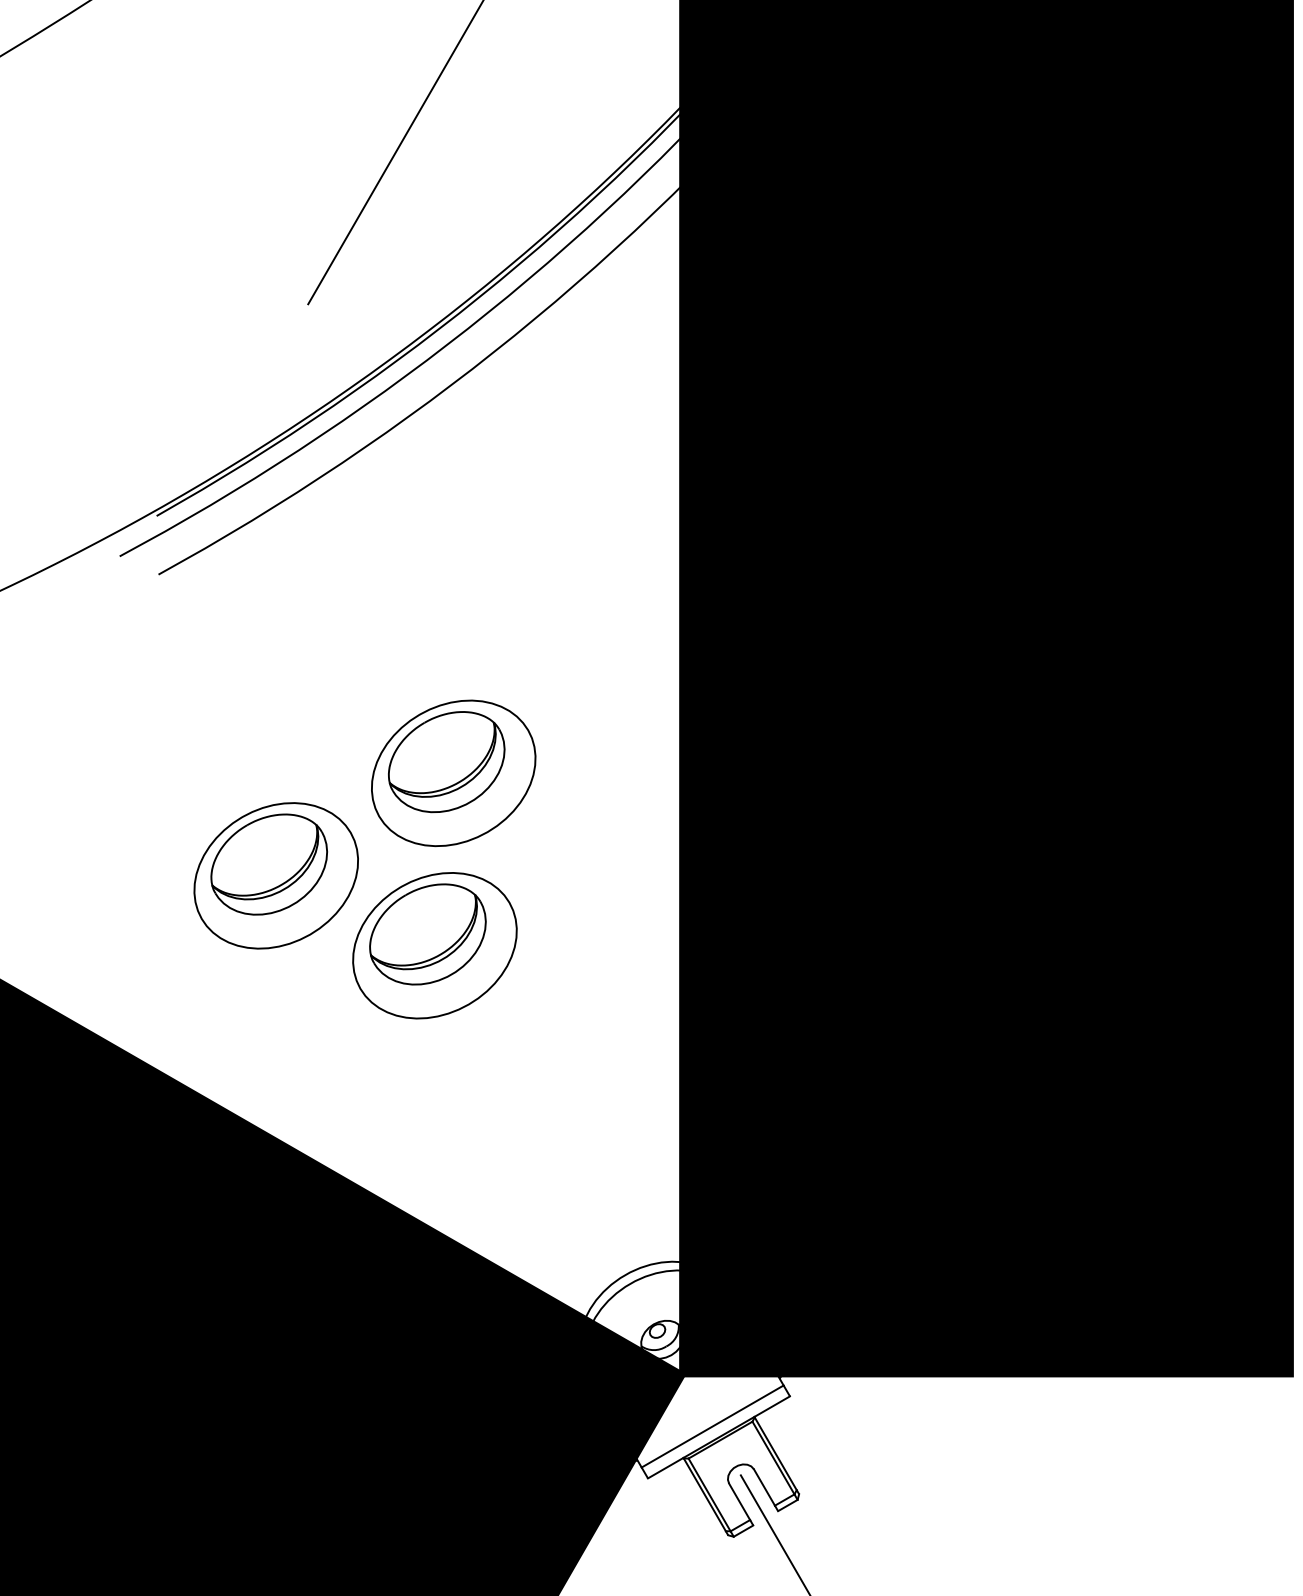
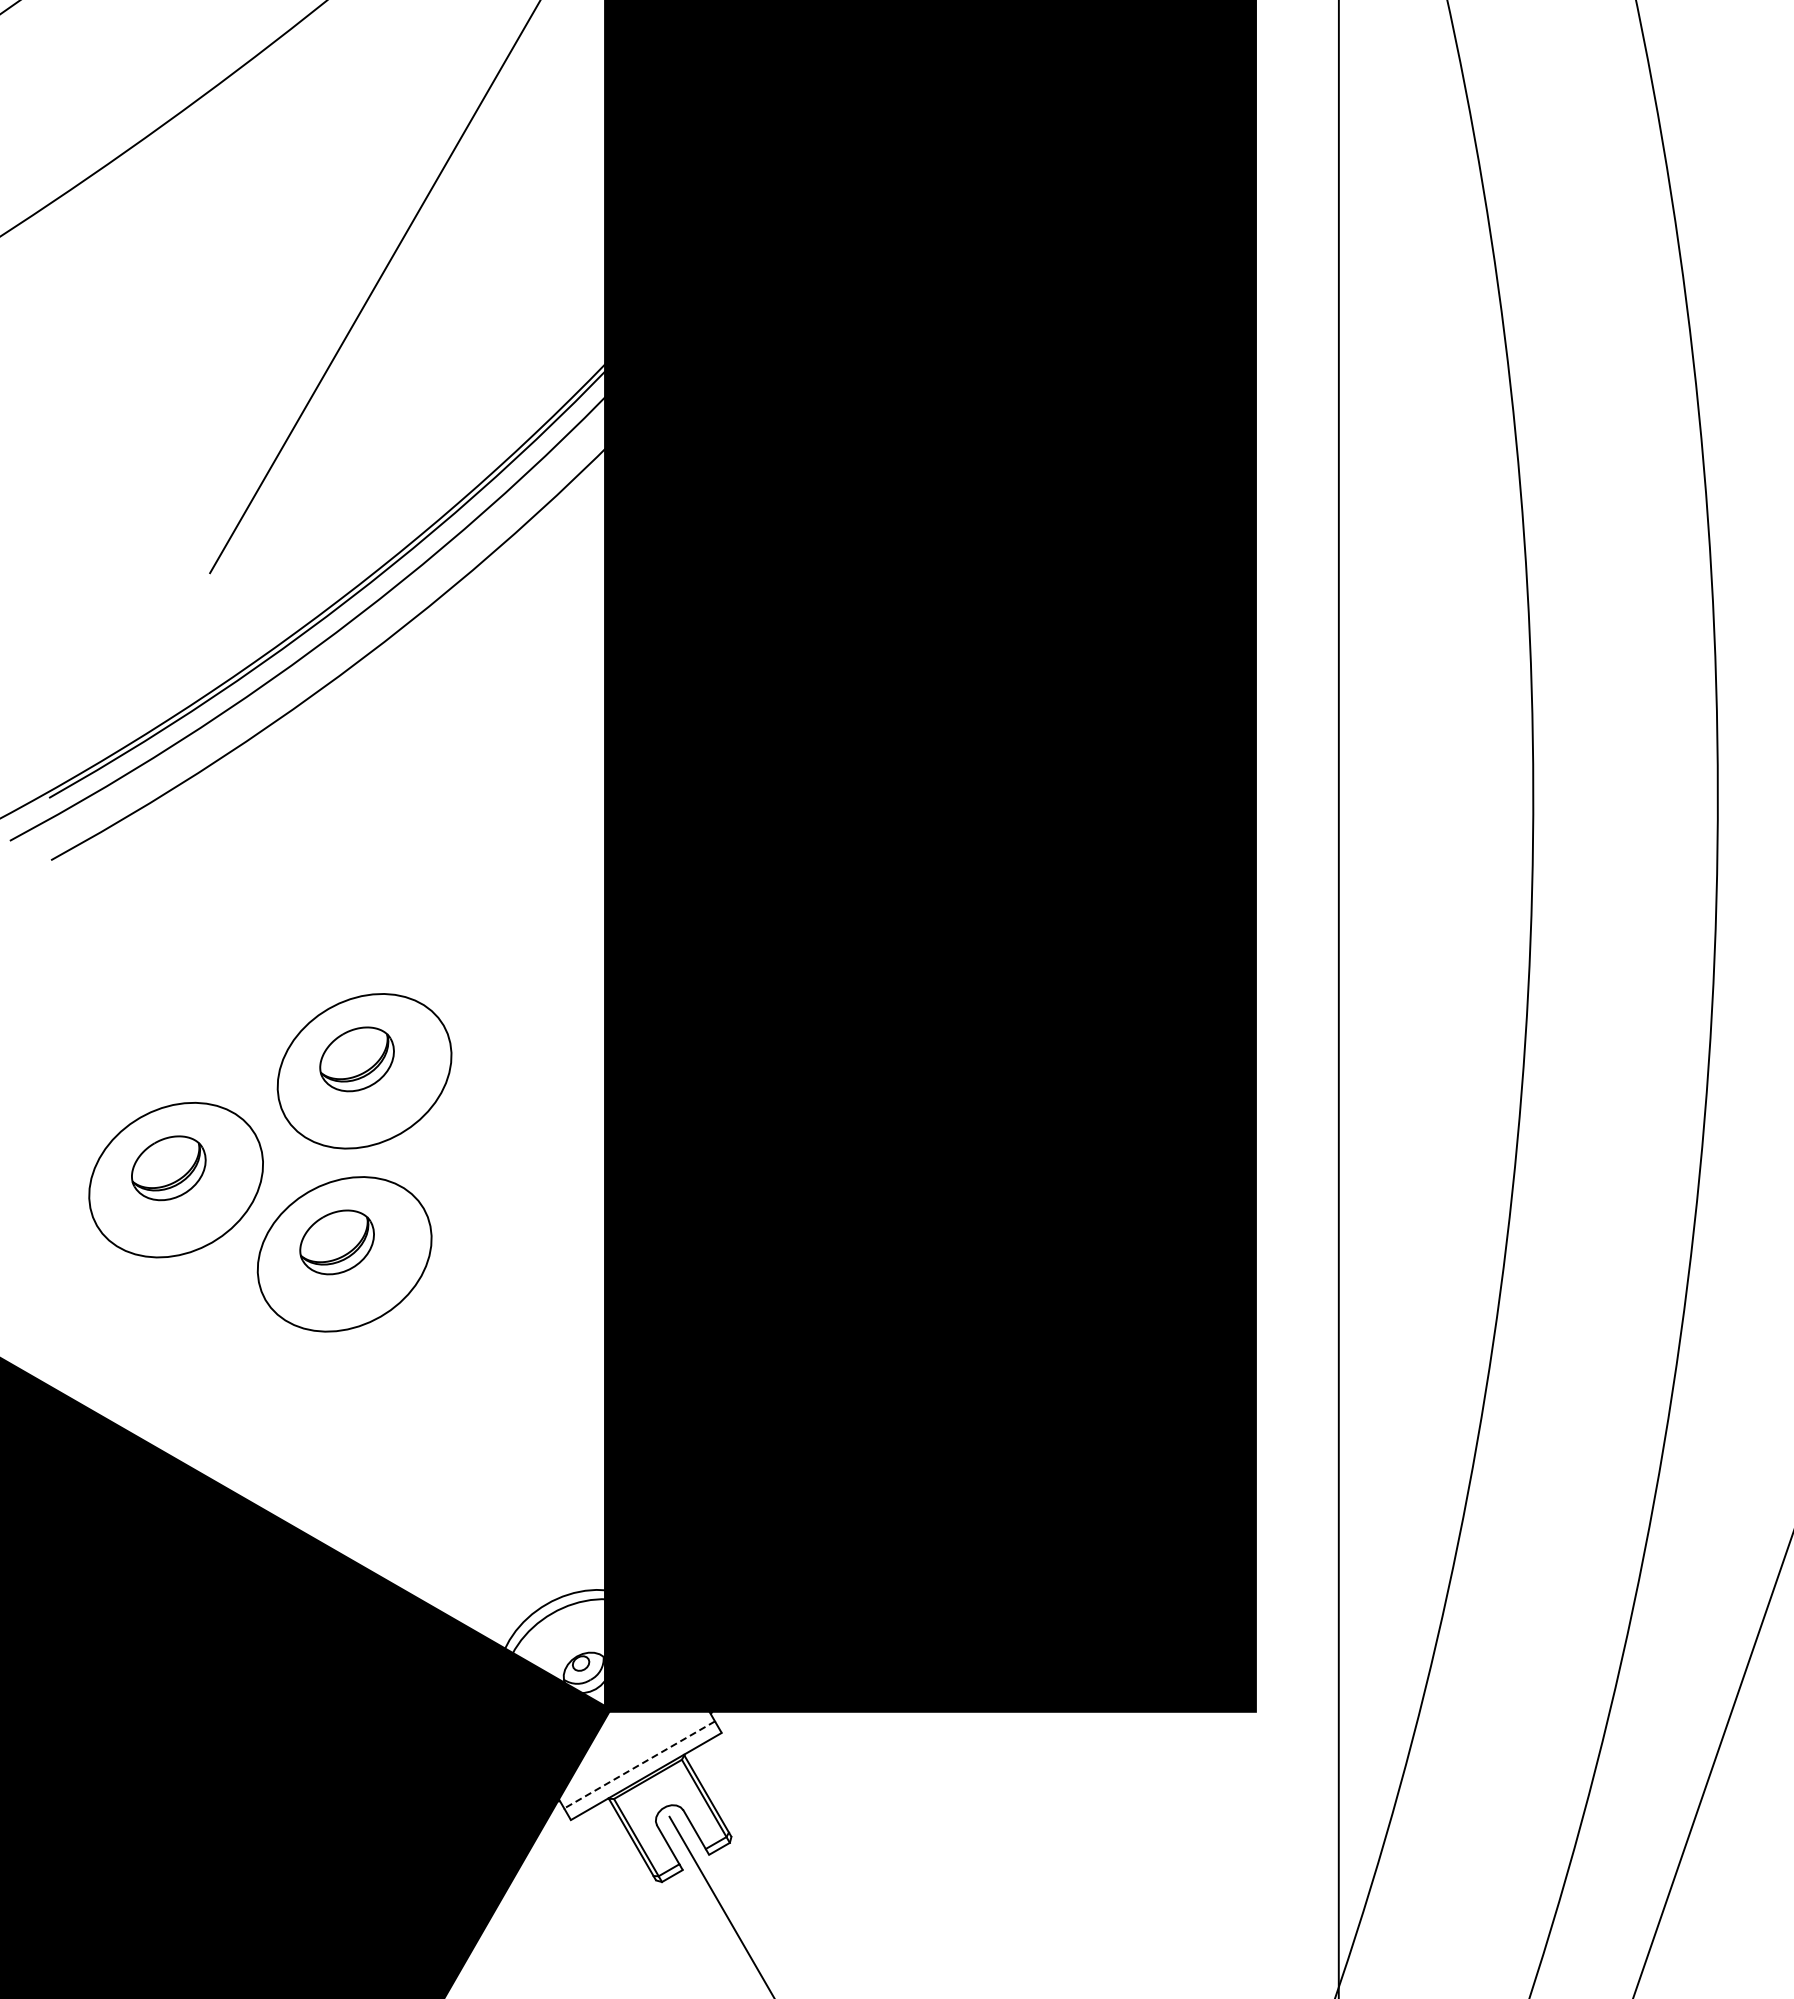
part: (446, 762) -> (356, 1059), size x0.6
part: (269, 864) -> (168, 1168), size x0.6
part: (427, 934) -> (336, 1242), size x0.6
line: (712, 1427) -> (639, 1765), solid -> dashed

